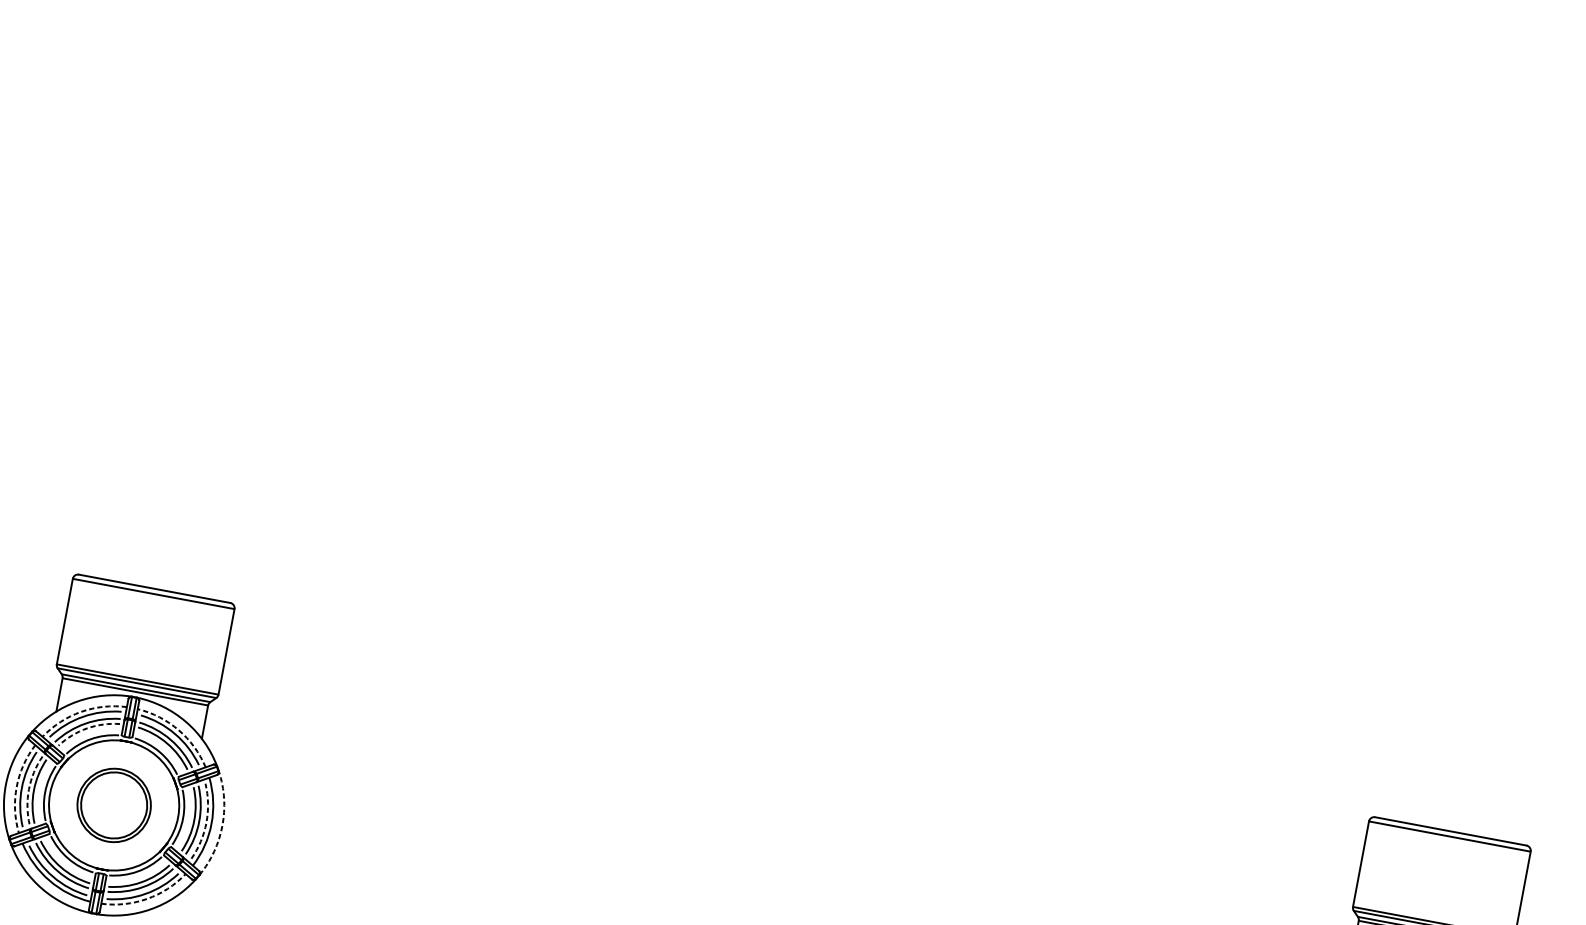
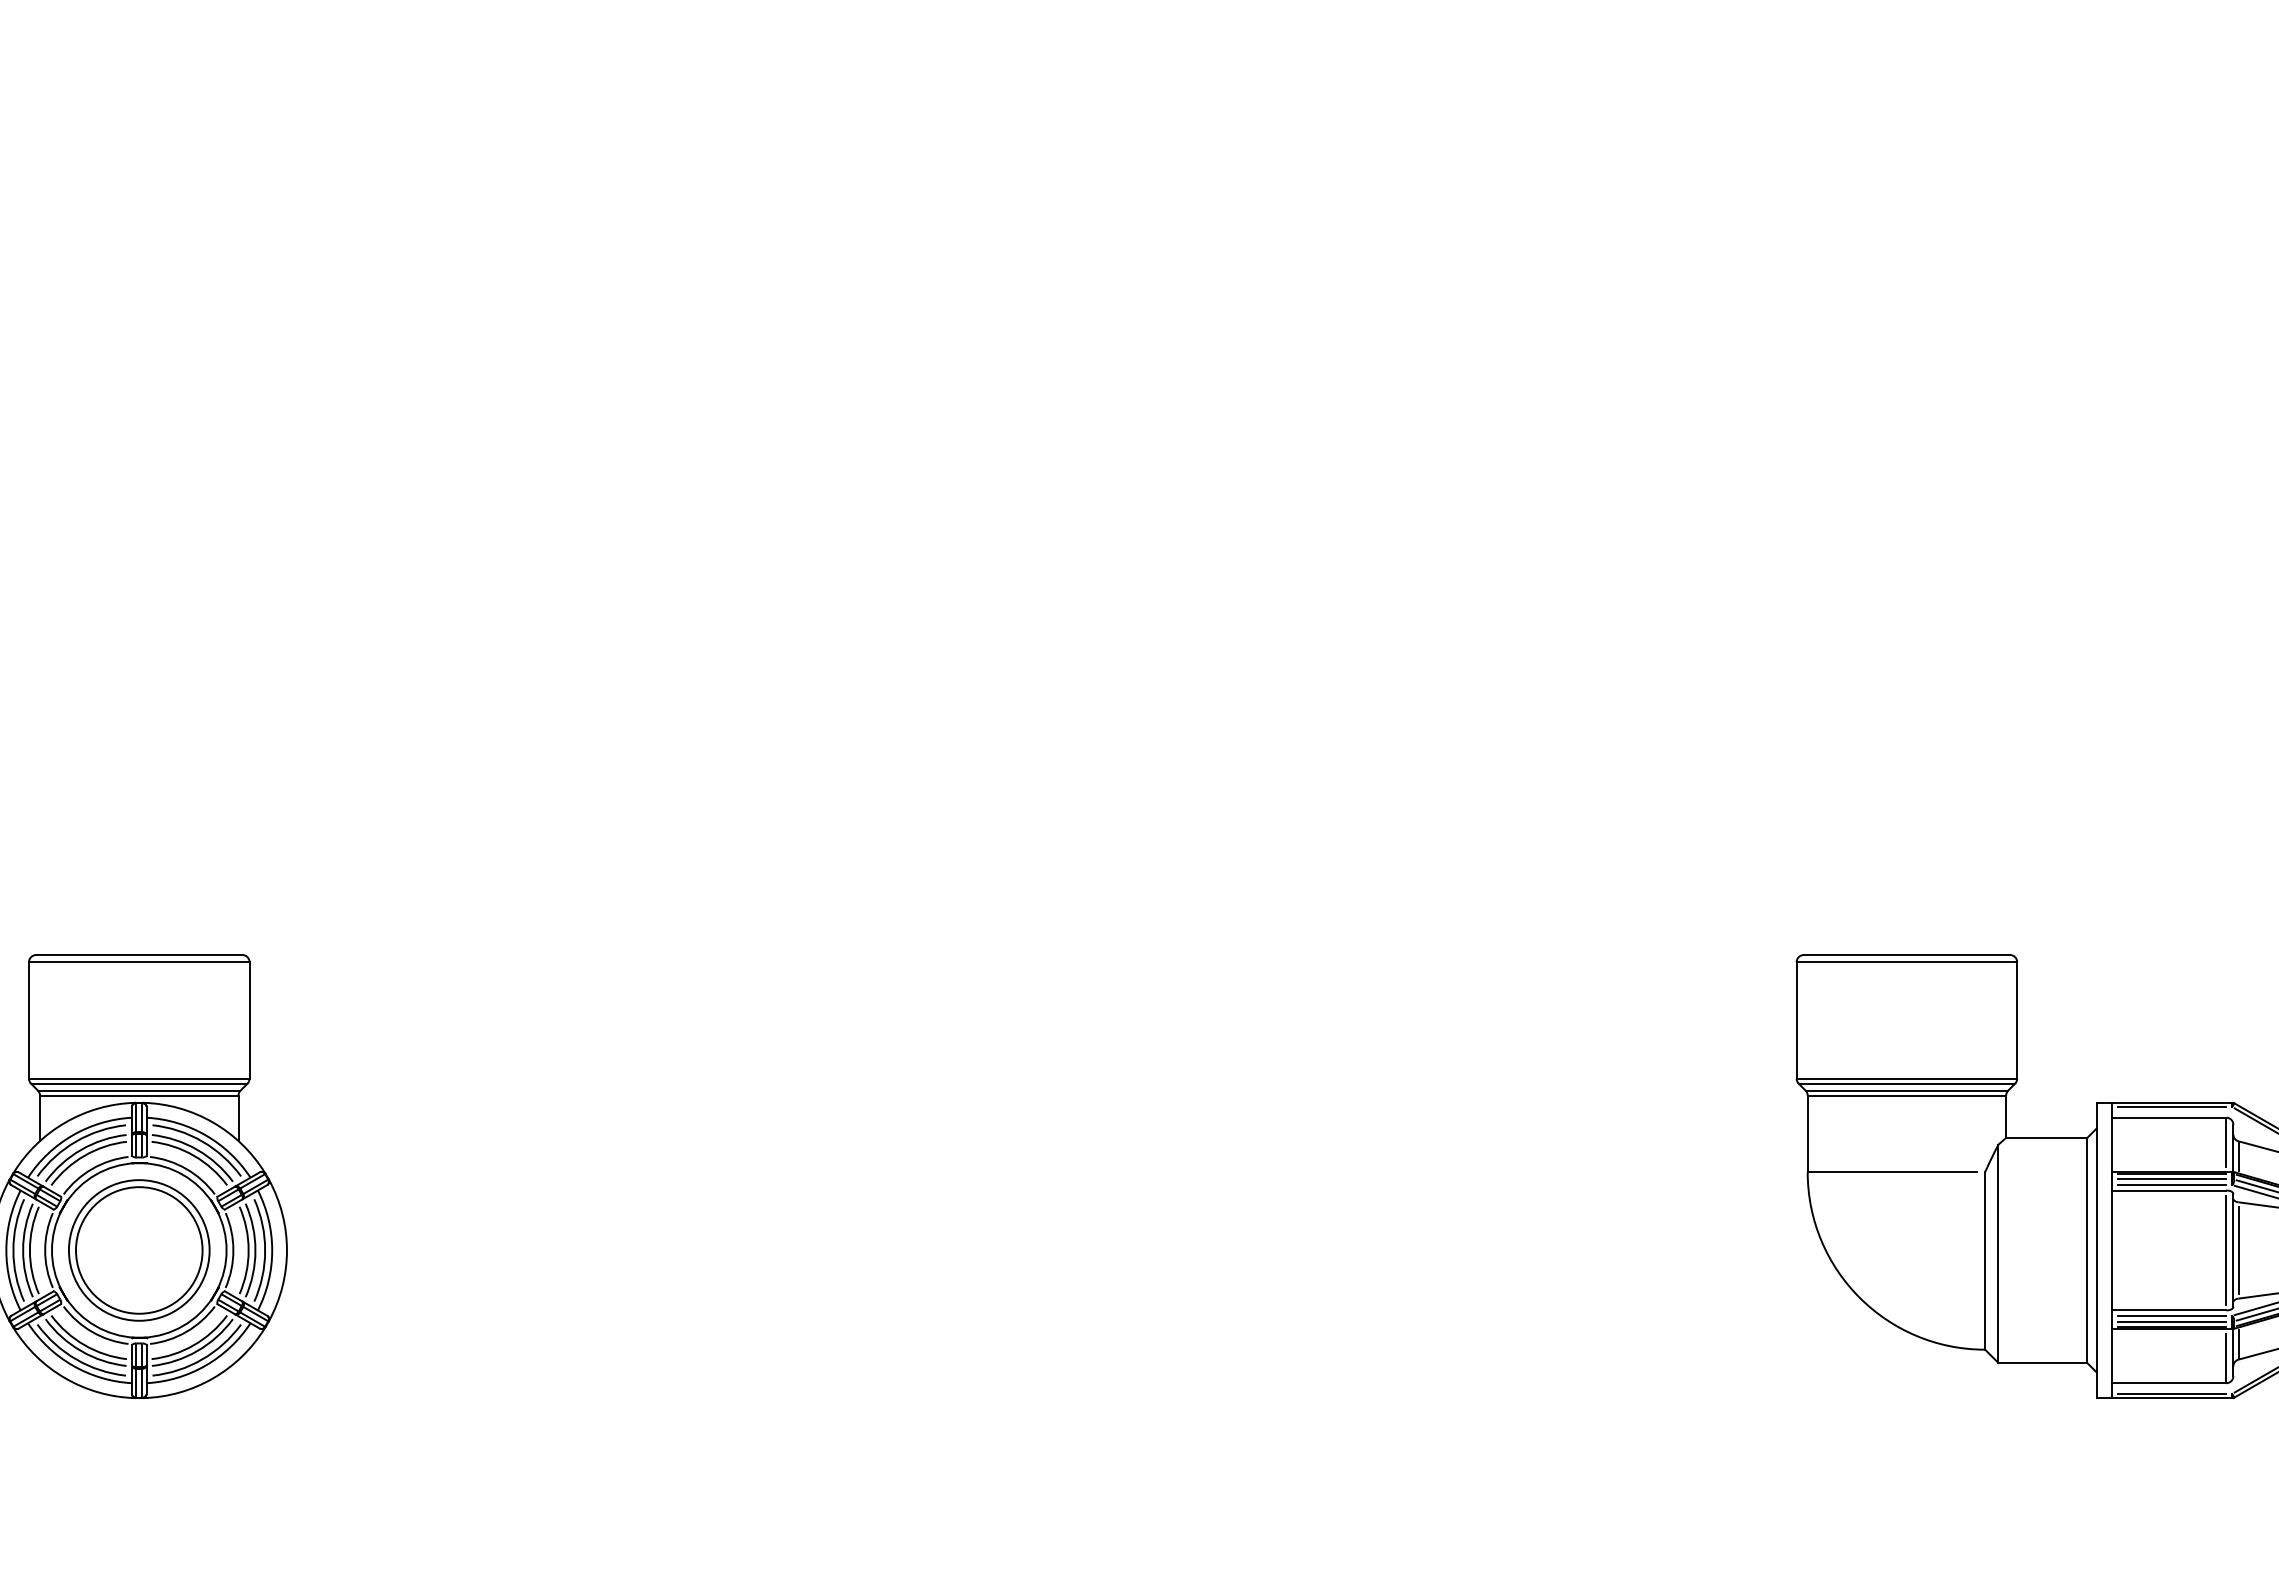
arc: (80, 711) -> (72, 1135), dashed -> solid
arc: (86, 728) -> (84, 1155), dashed -> solid
arc: (178, 730) -> (205, 1135), dashed -> solid
arc: (16, 787) -> (6, 1250), dashed -> solid
arc: (29, 789) -> (23, 1250), dashed -> solid
part: (114, 805) -> (139, 1250), size x1.43
arc: (206, 822) -> (265, 1250), dashed -> solid
arc: (222, 825) -> (286, 1250), dashed -> solid
arc: (146, 898) -> (205, 1365), dashed -> solid

